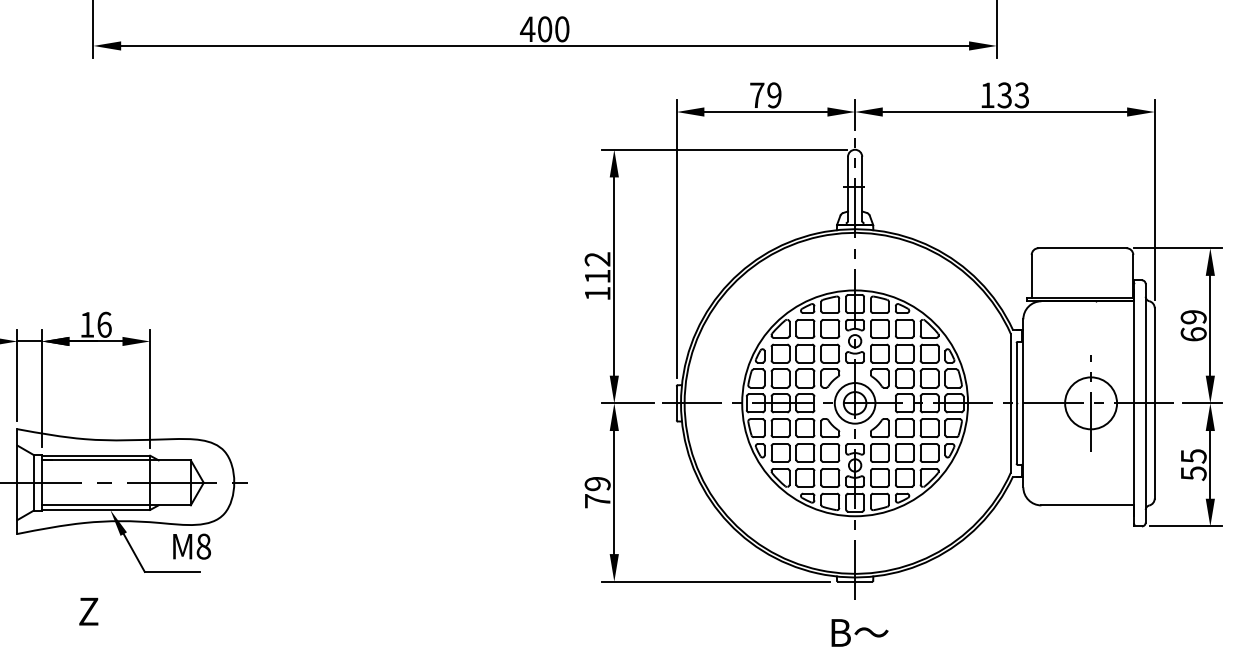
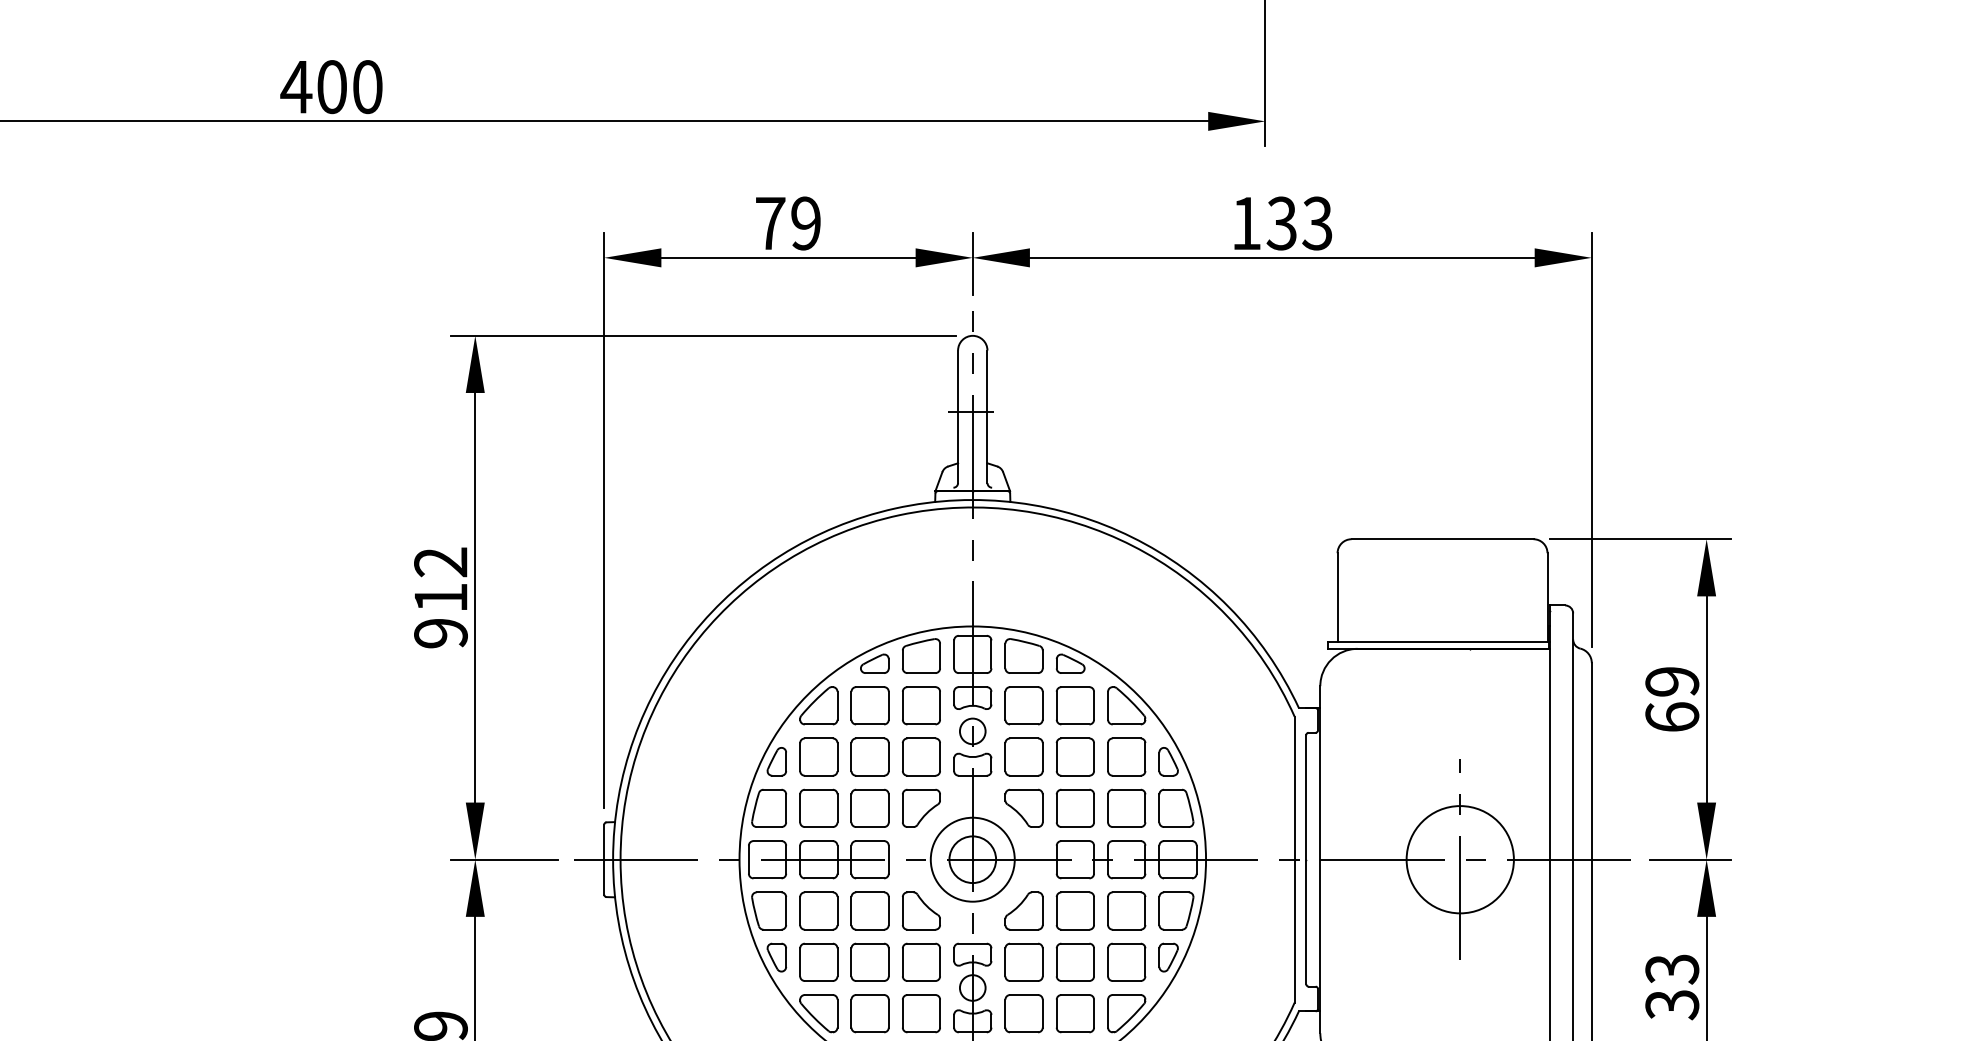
text: (597, 293) -> (440, 632), 112 -> 912
text: (1193, 464) -> (1671, 986), 55 -> 33

